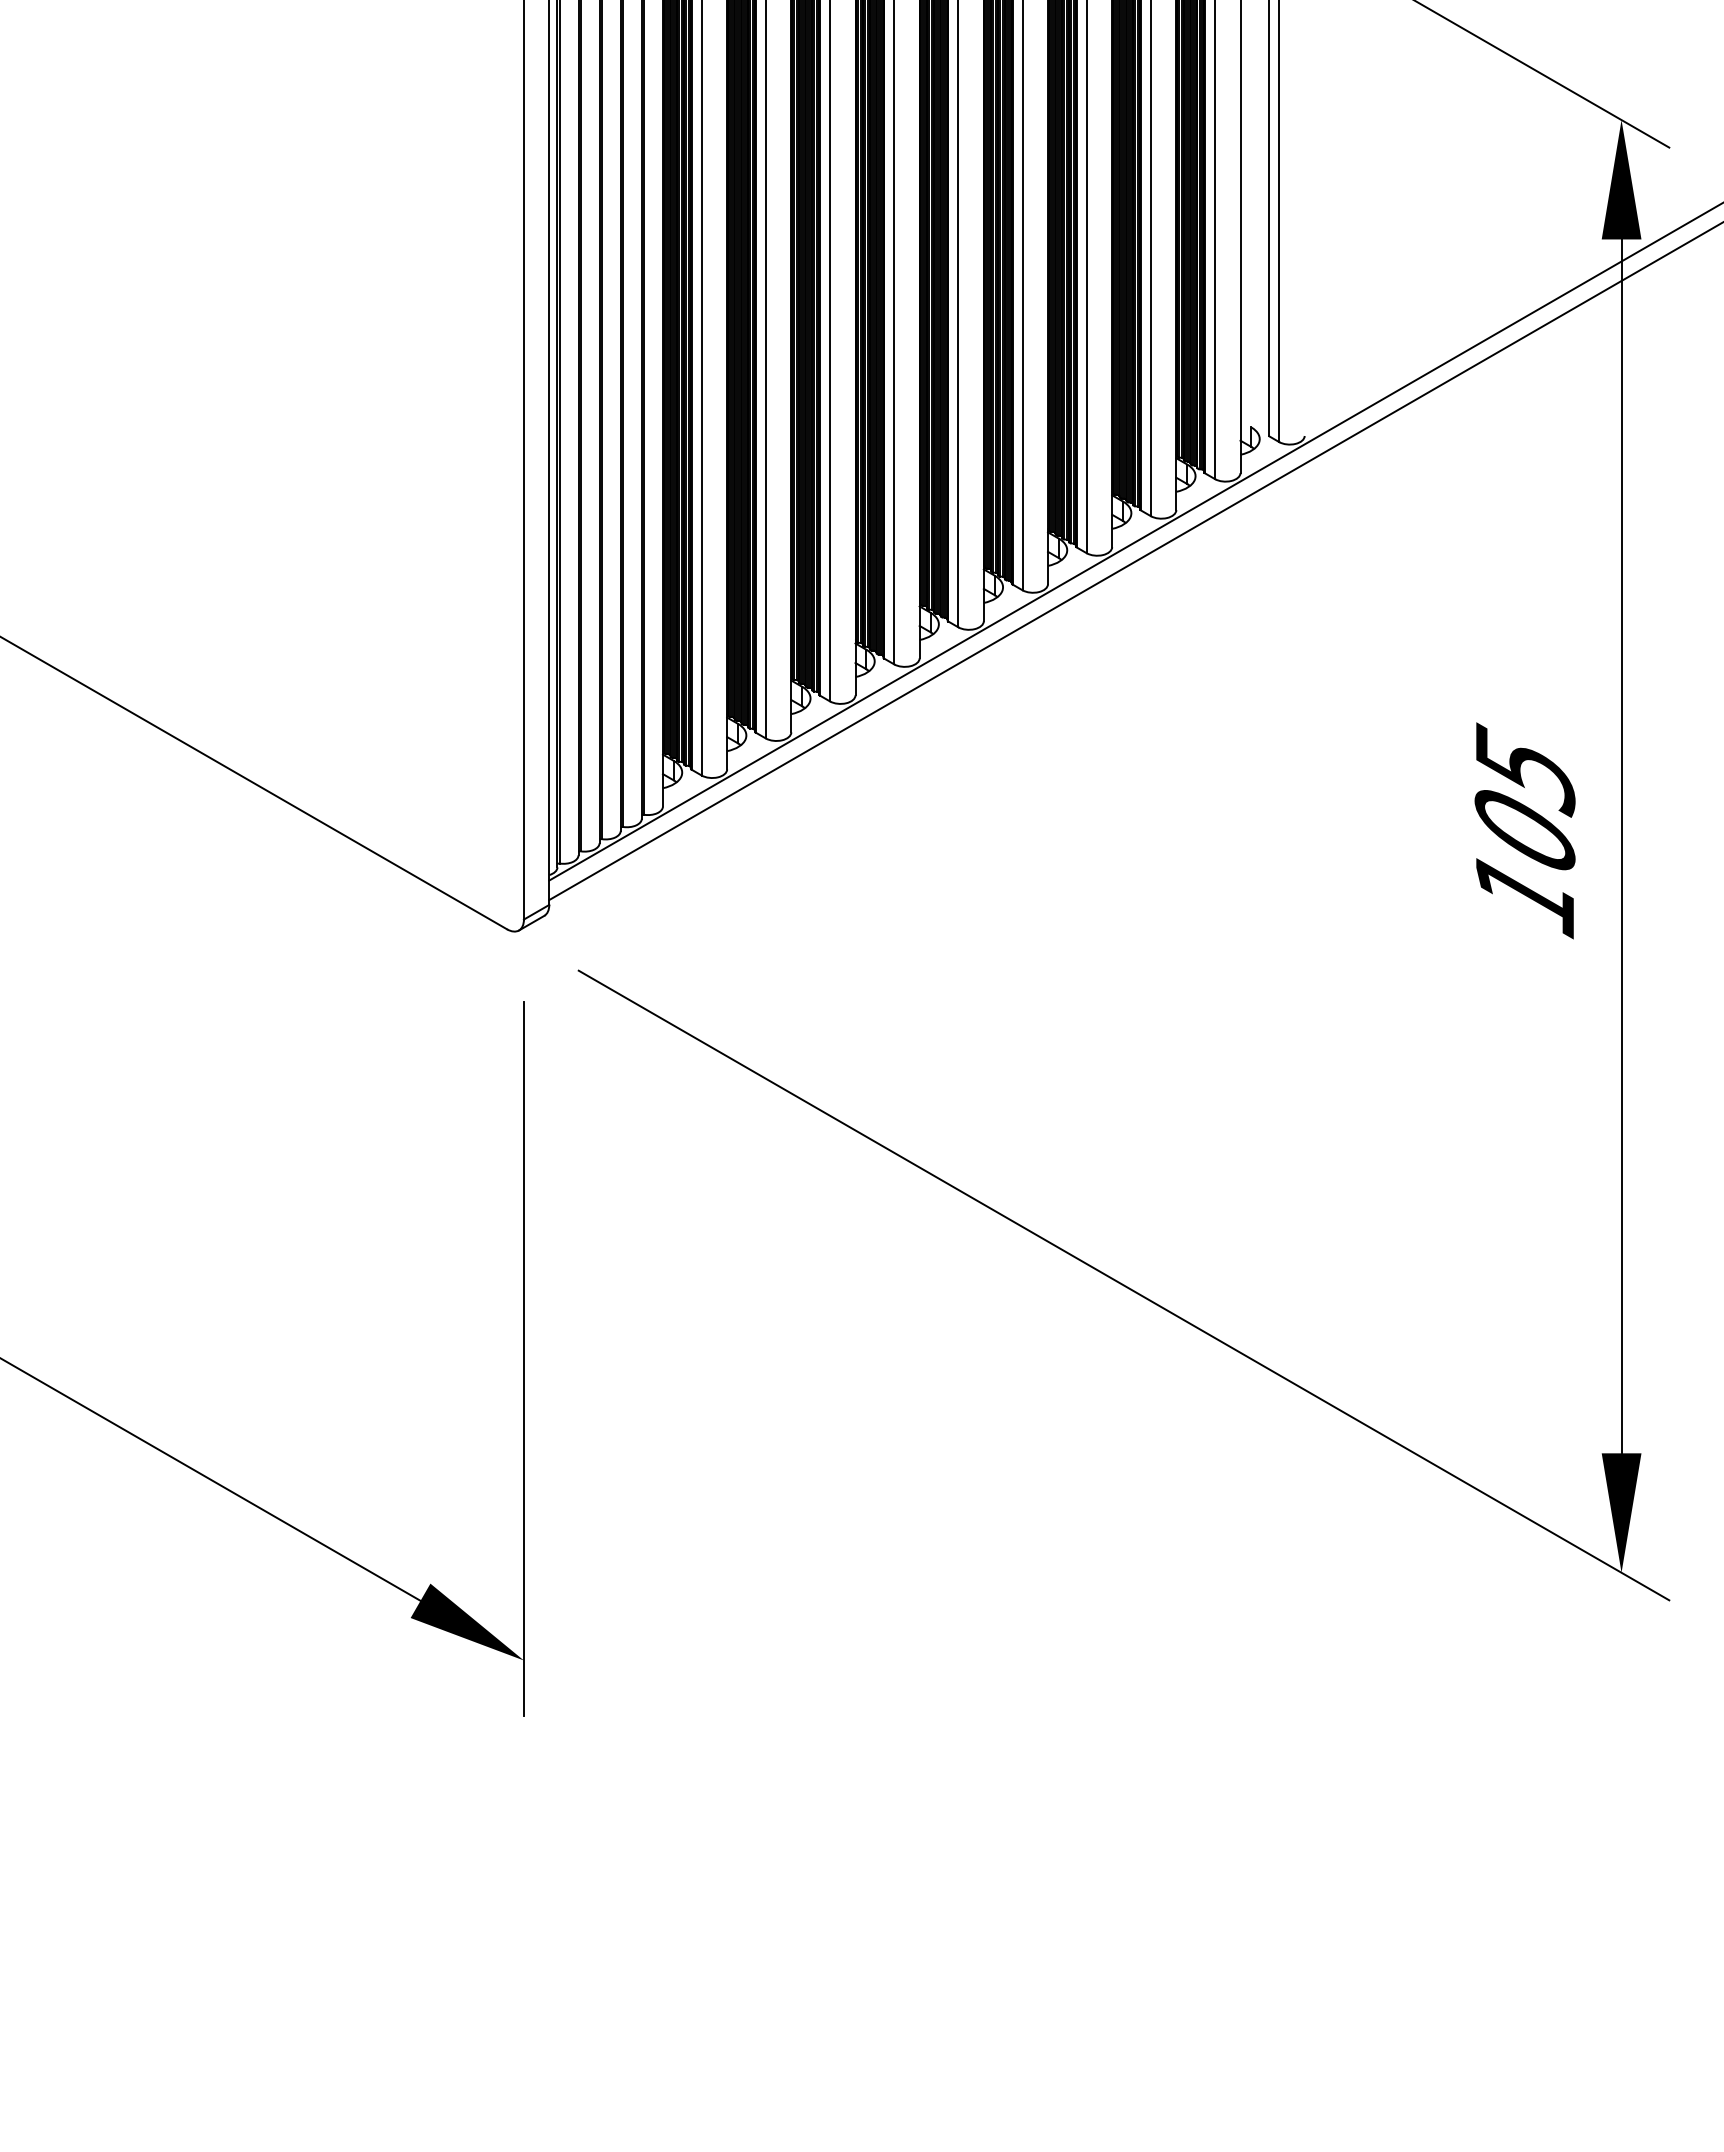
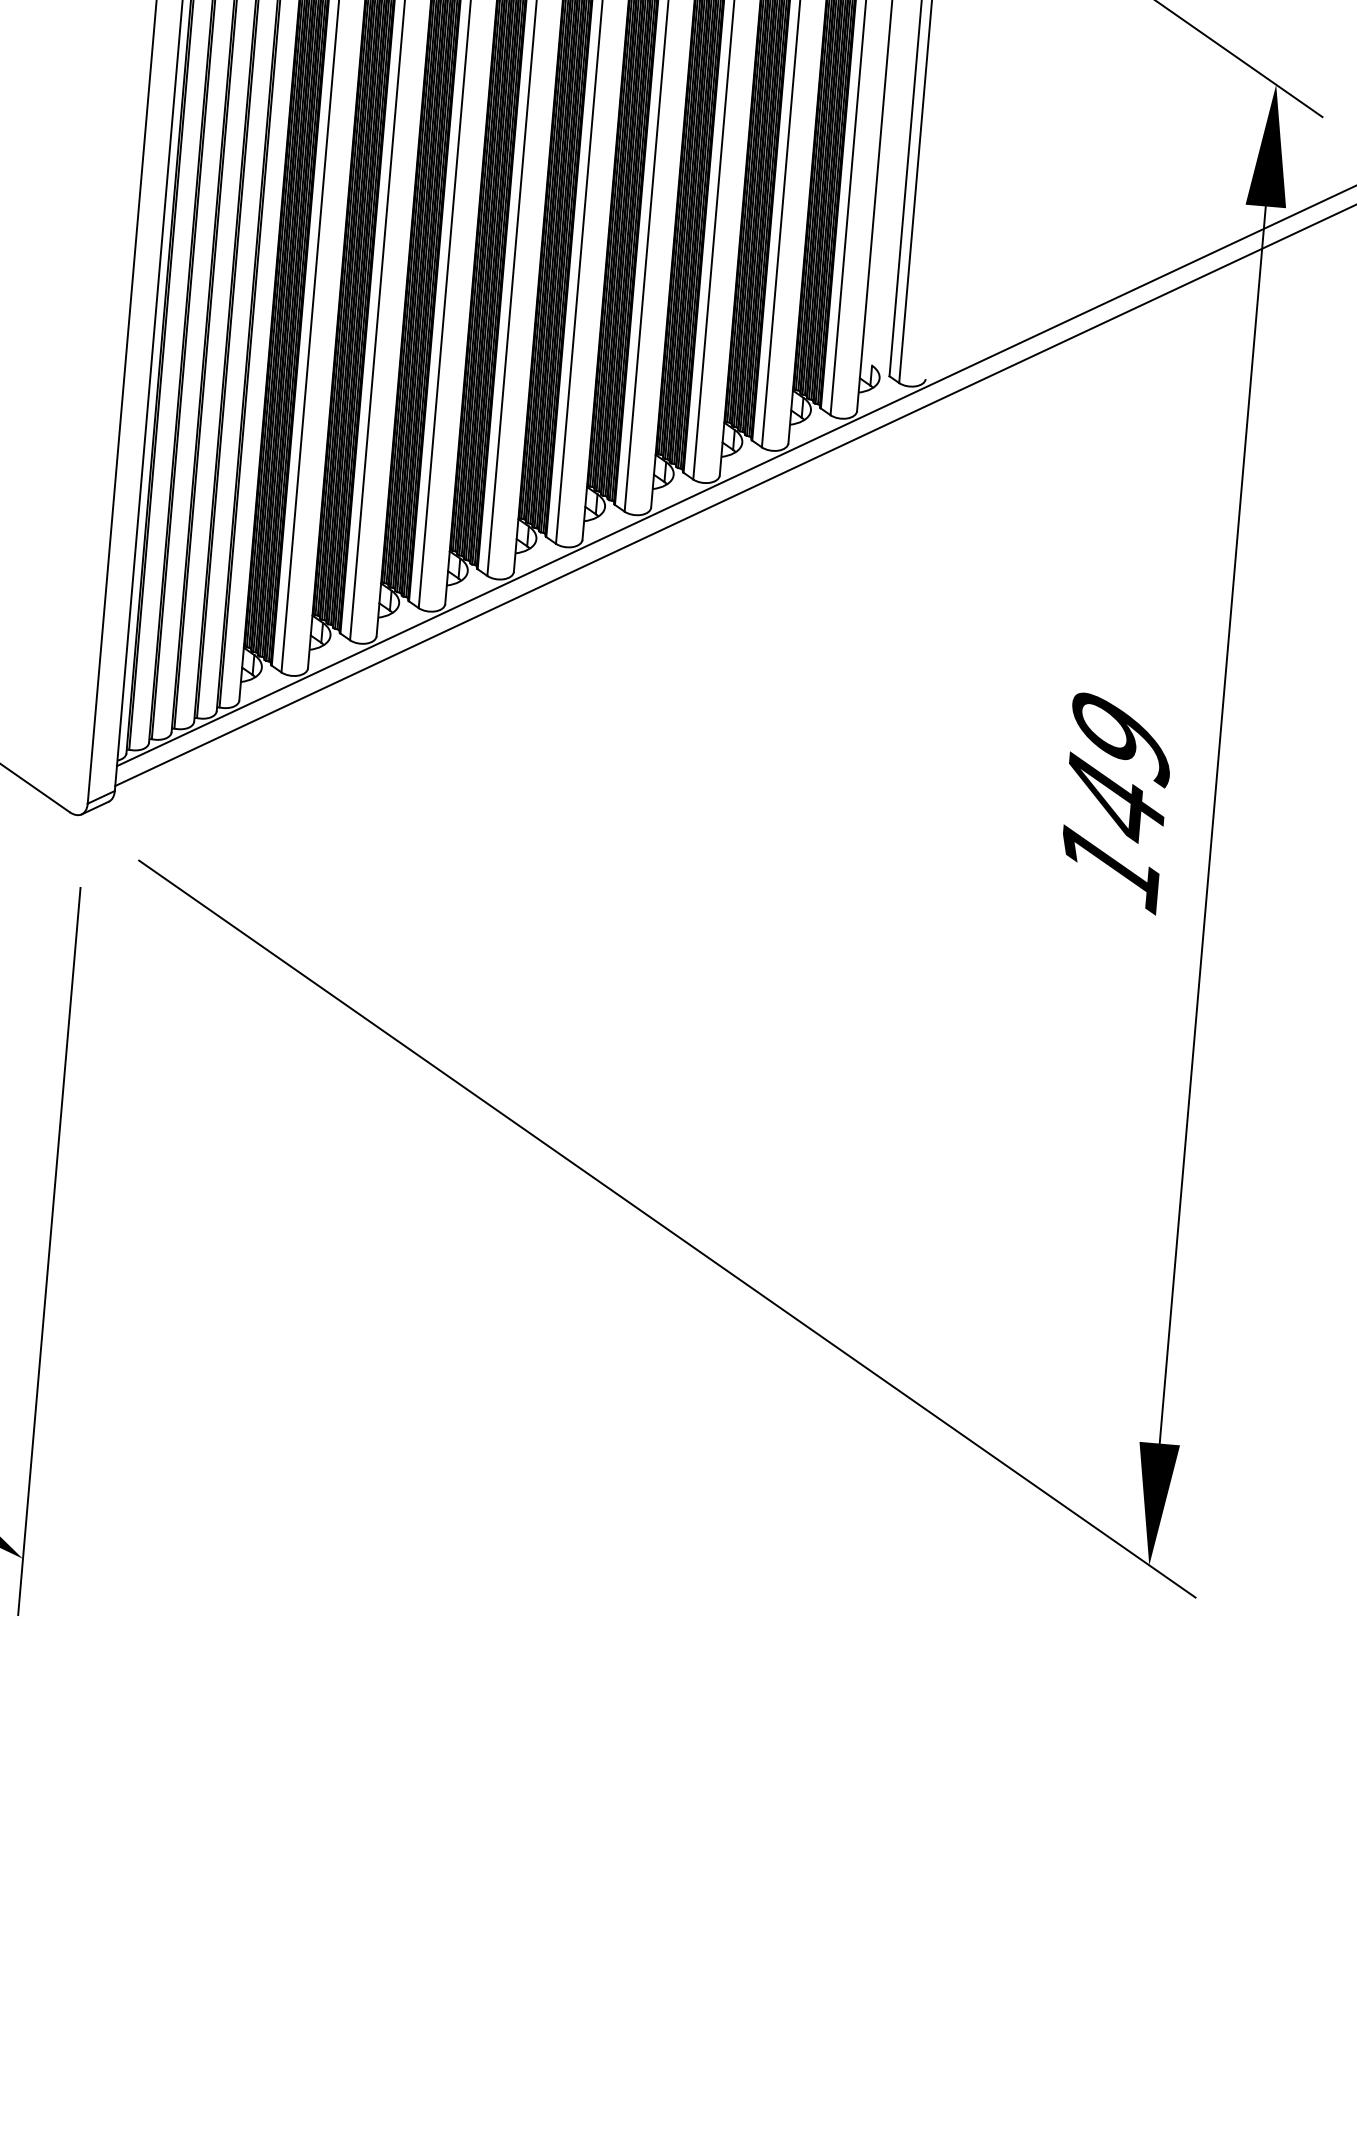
text: (1524, 796) -> (1118, 765), 105 -> 149

